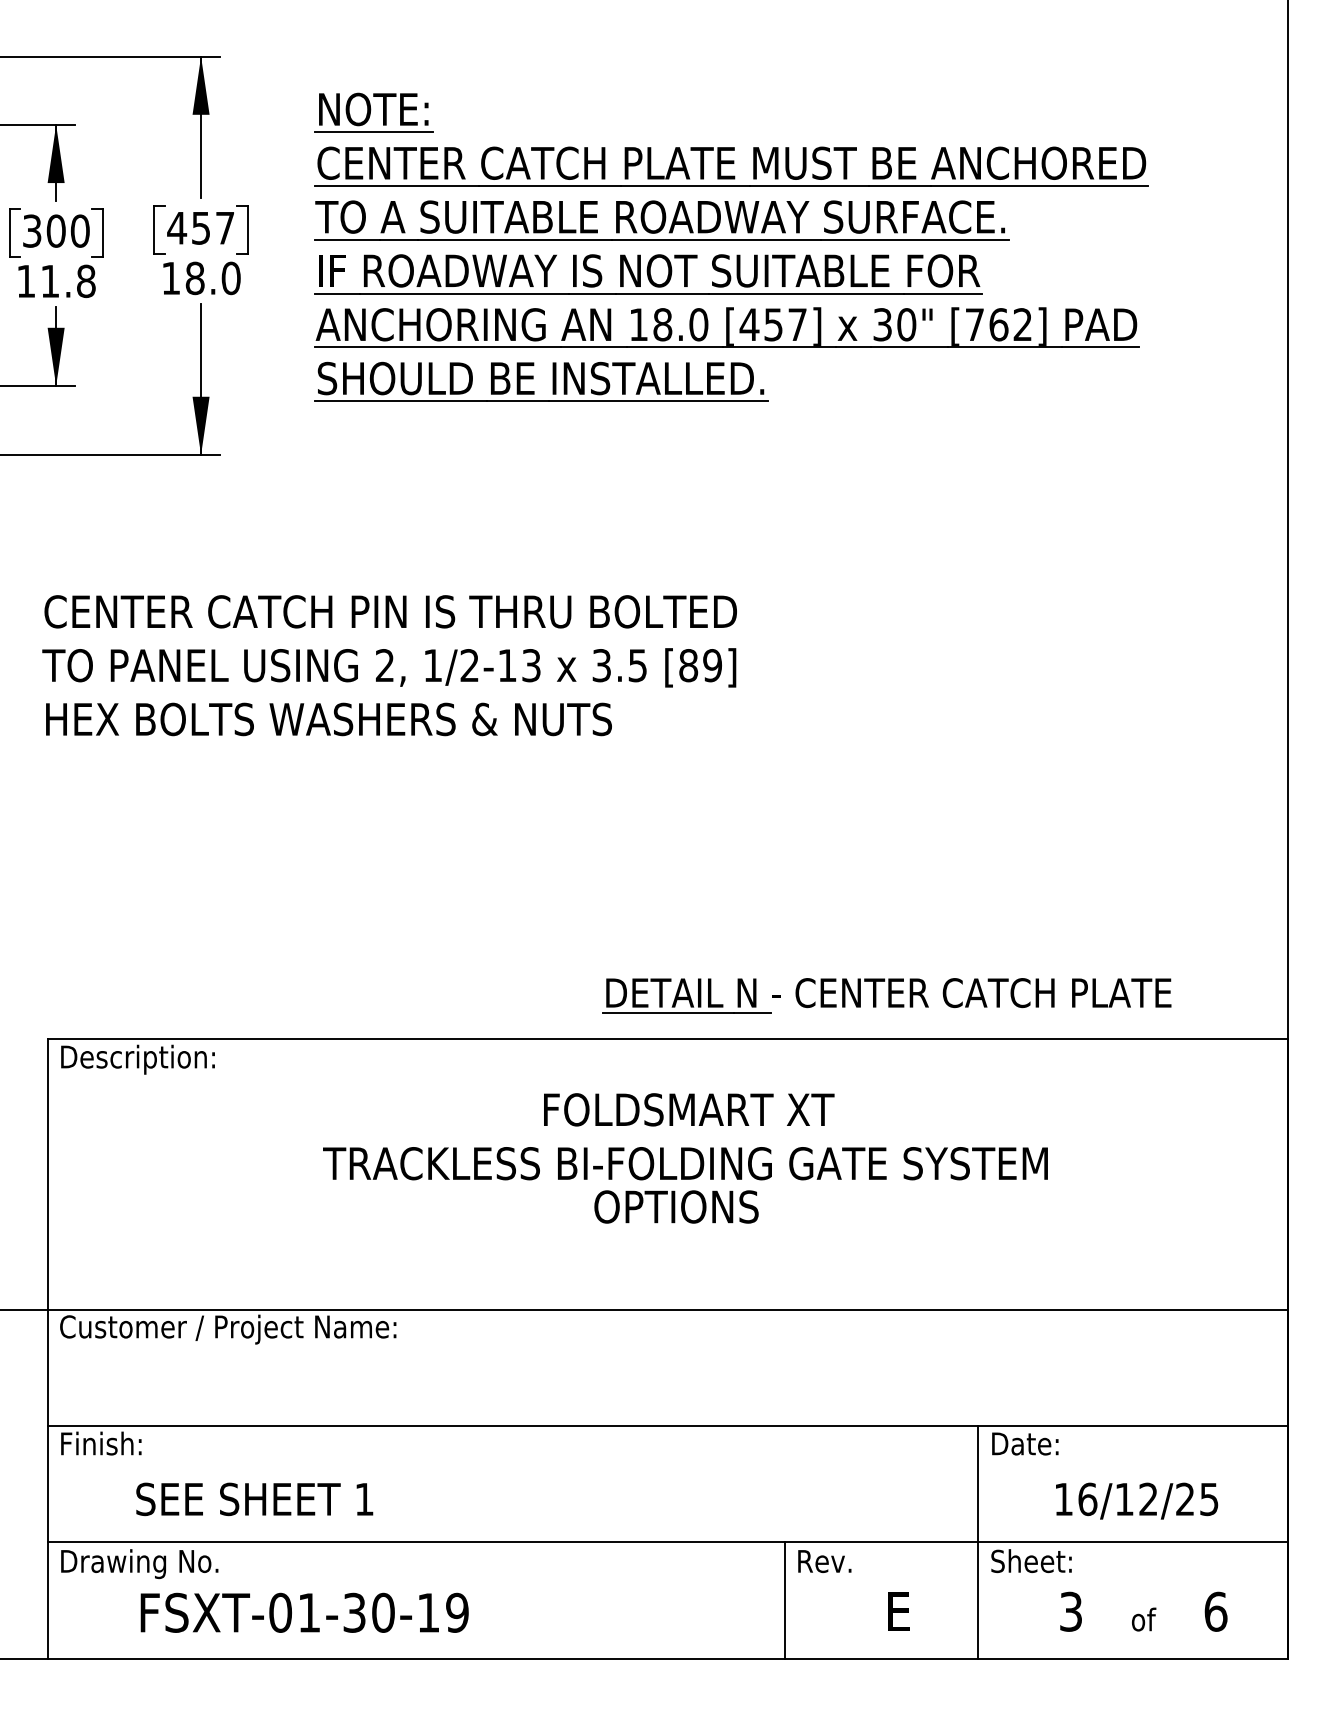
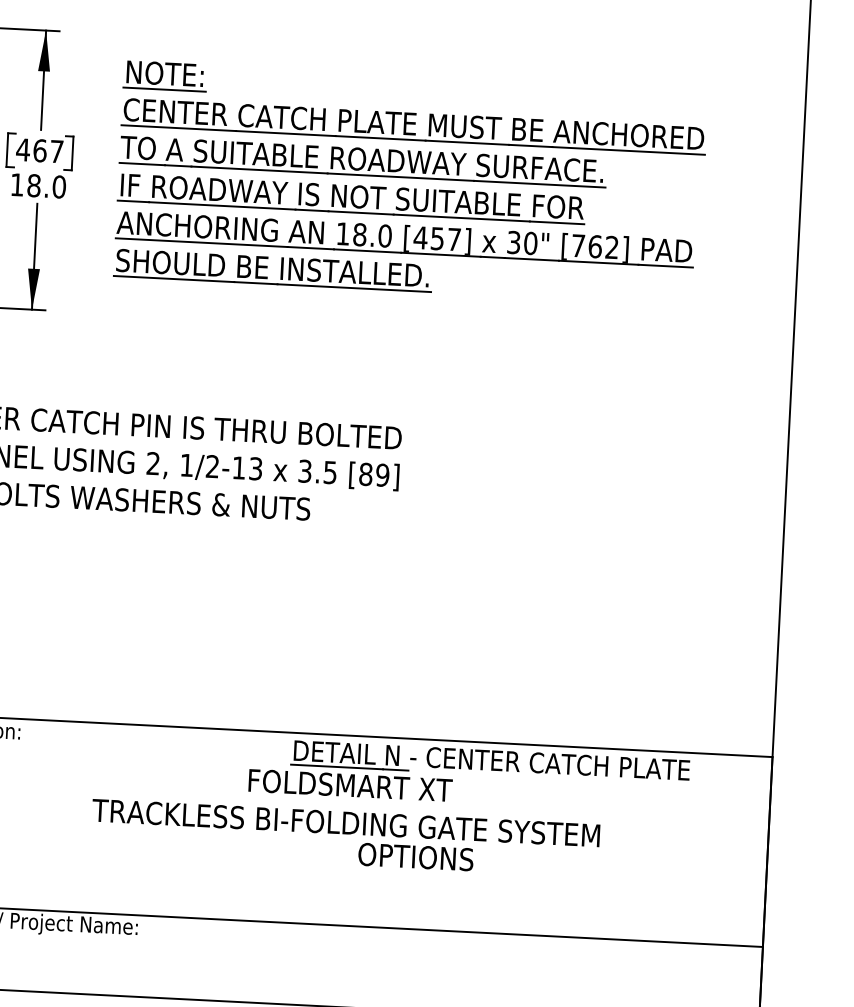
text: (201, 227) -> (40, 150), 457 -> 467
part: (886, 995) -> (490, 762), moved
text: (676, 1206) -> (415, 856), moved

